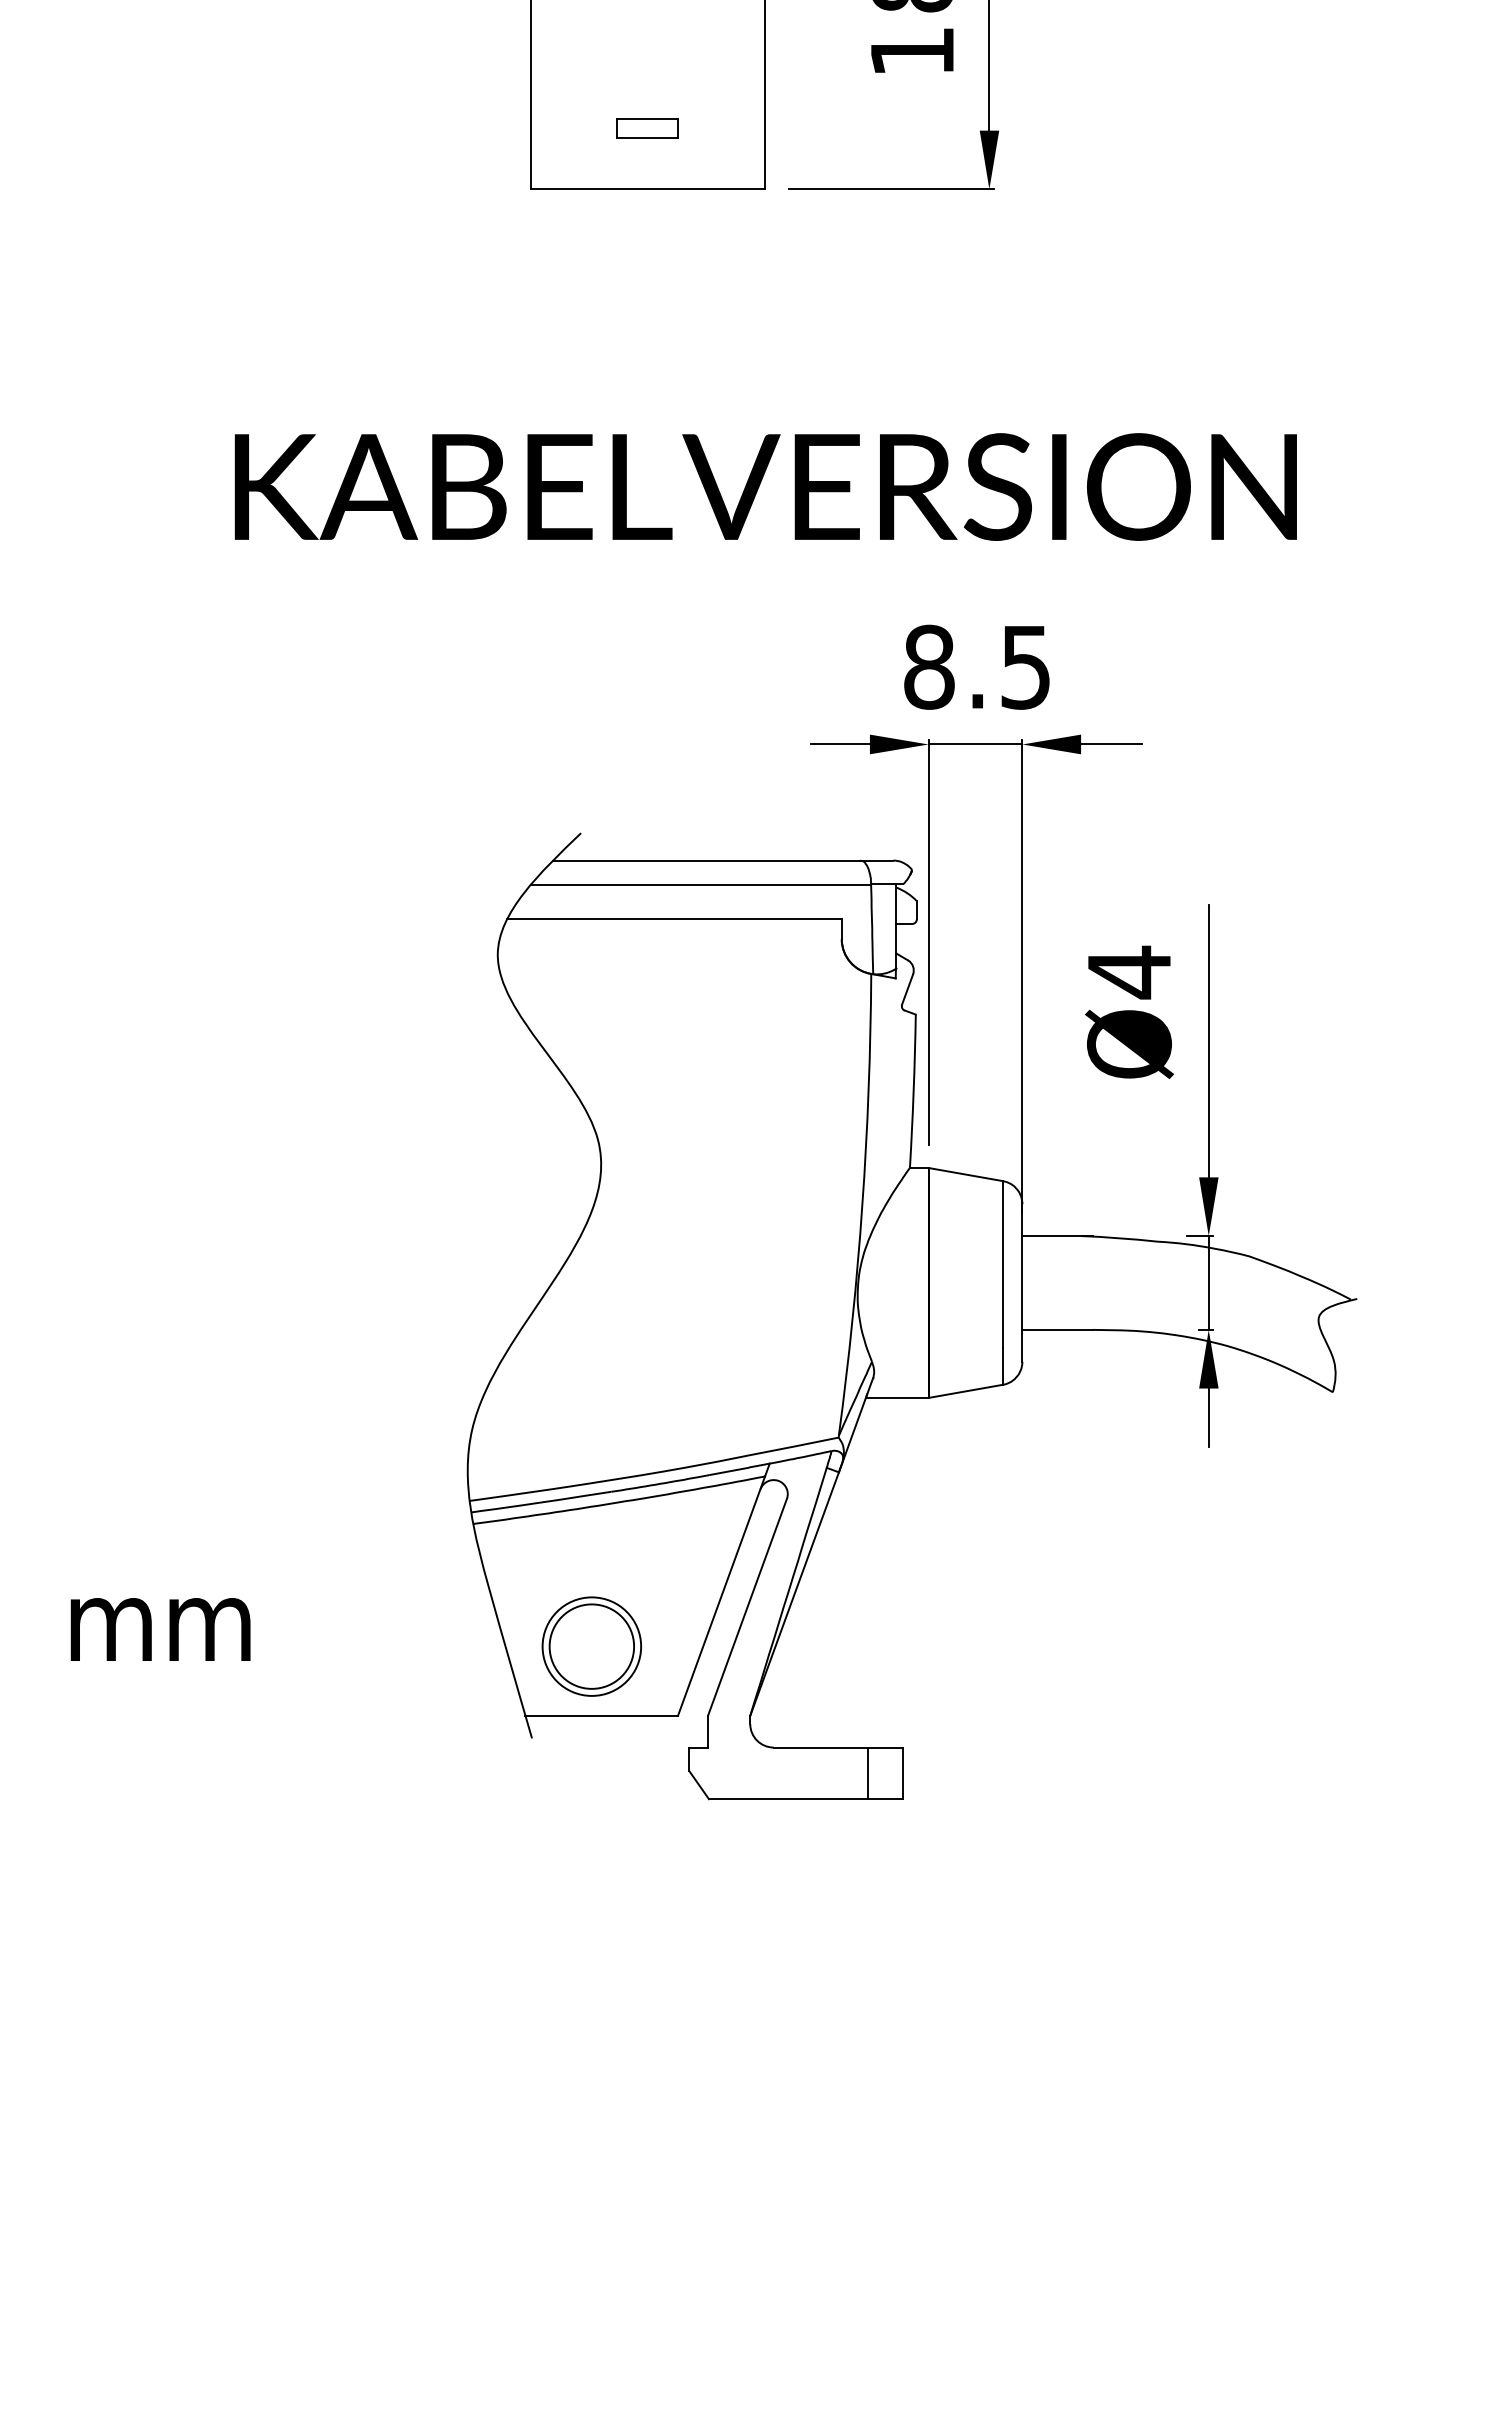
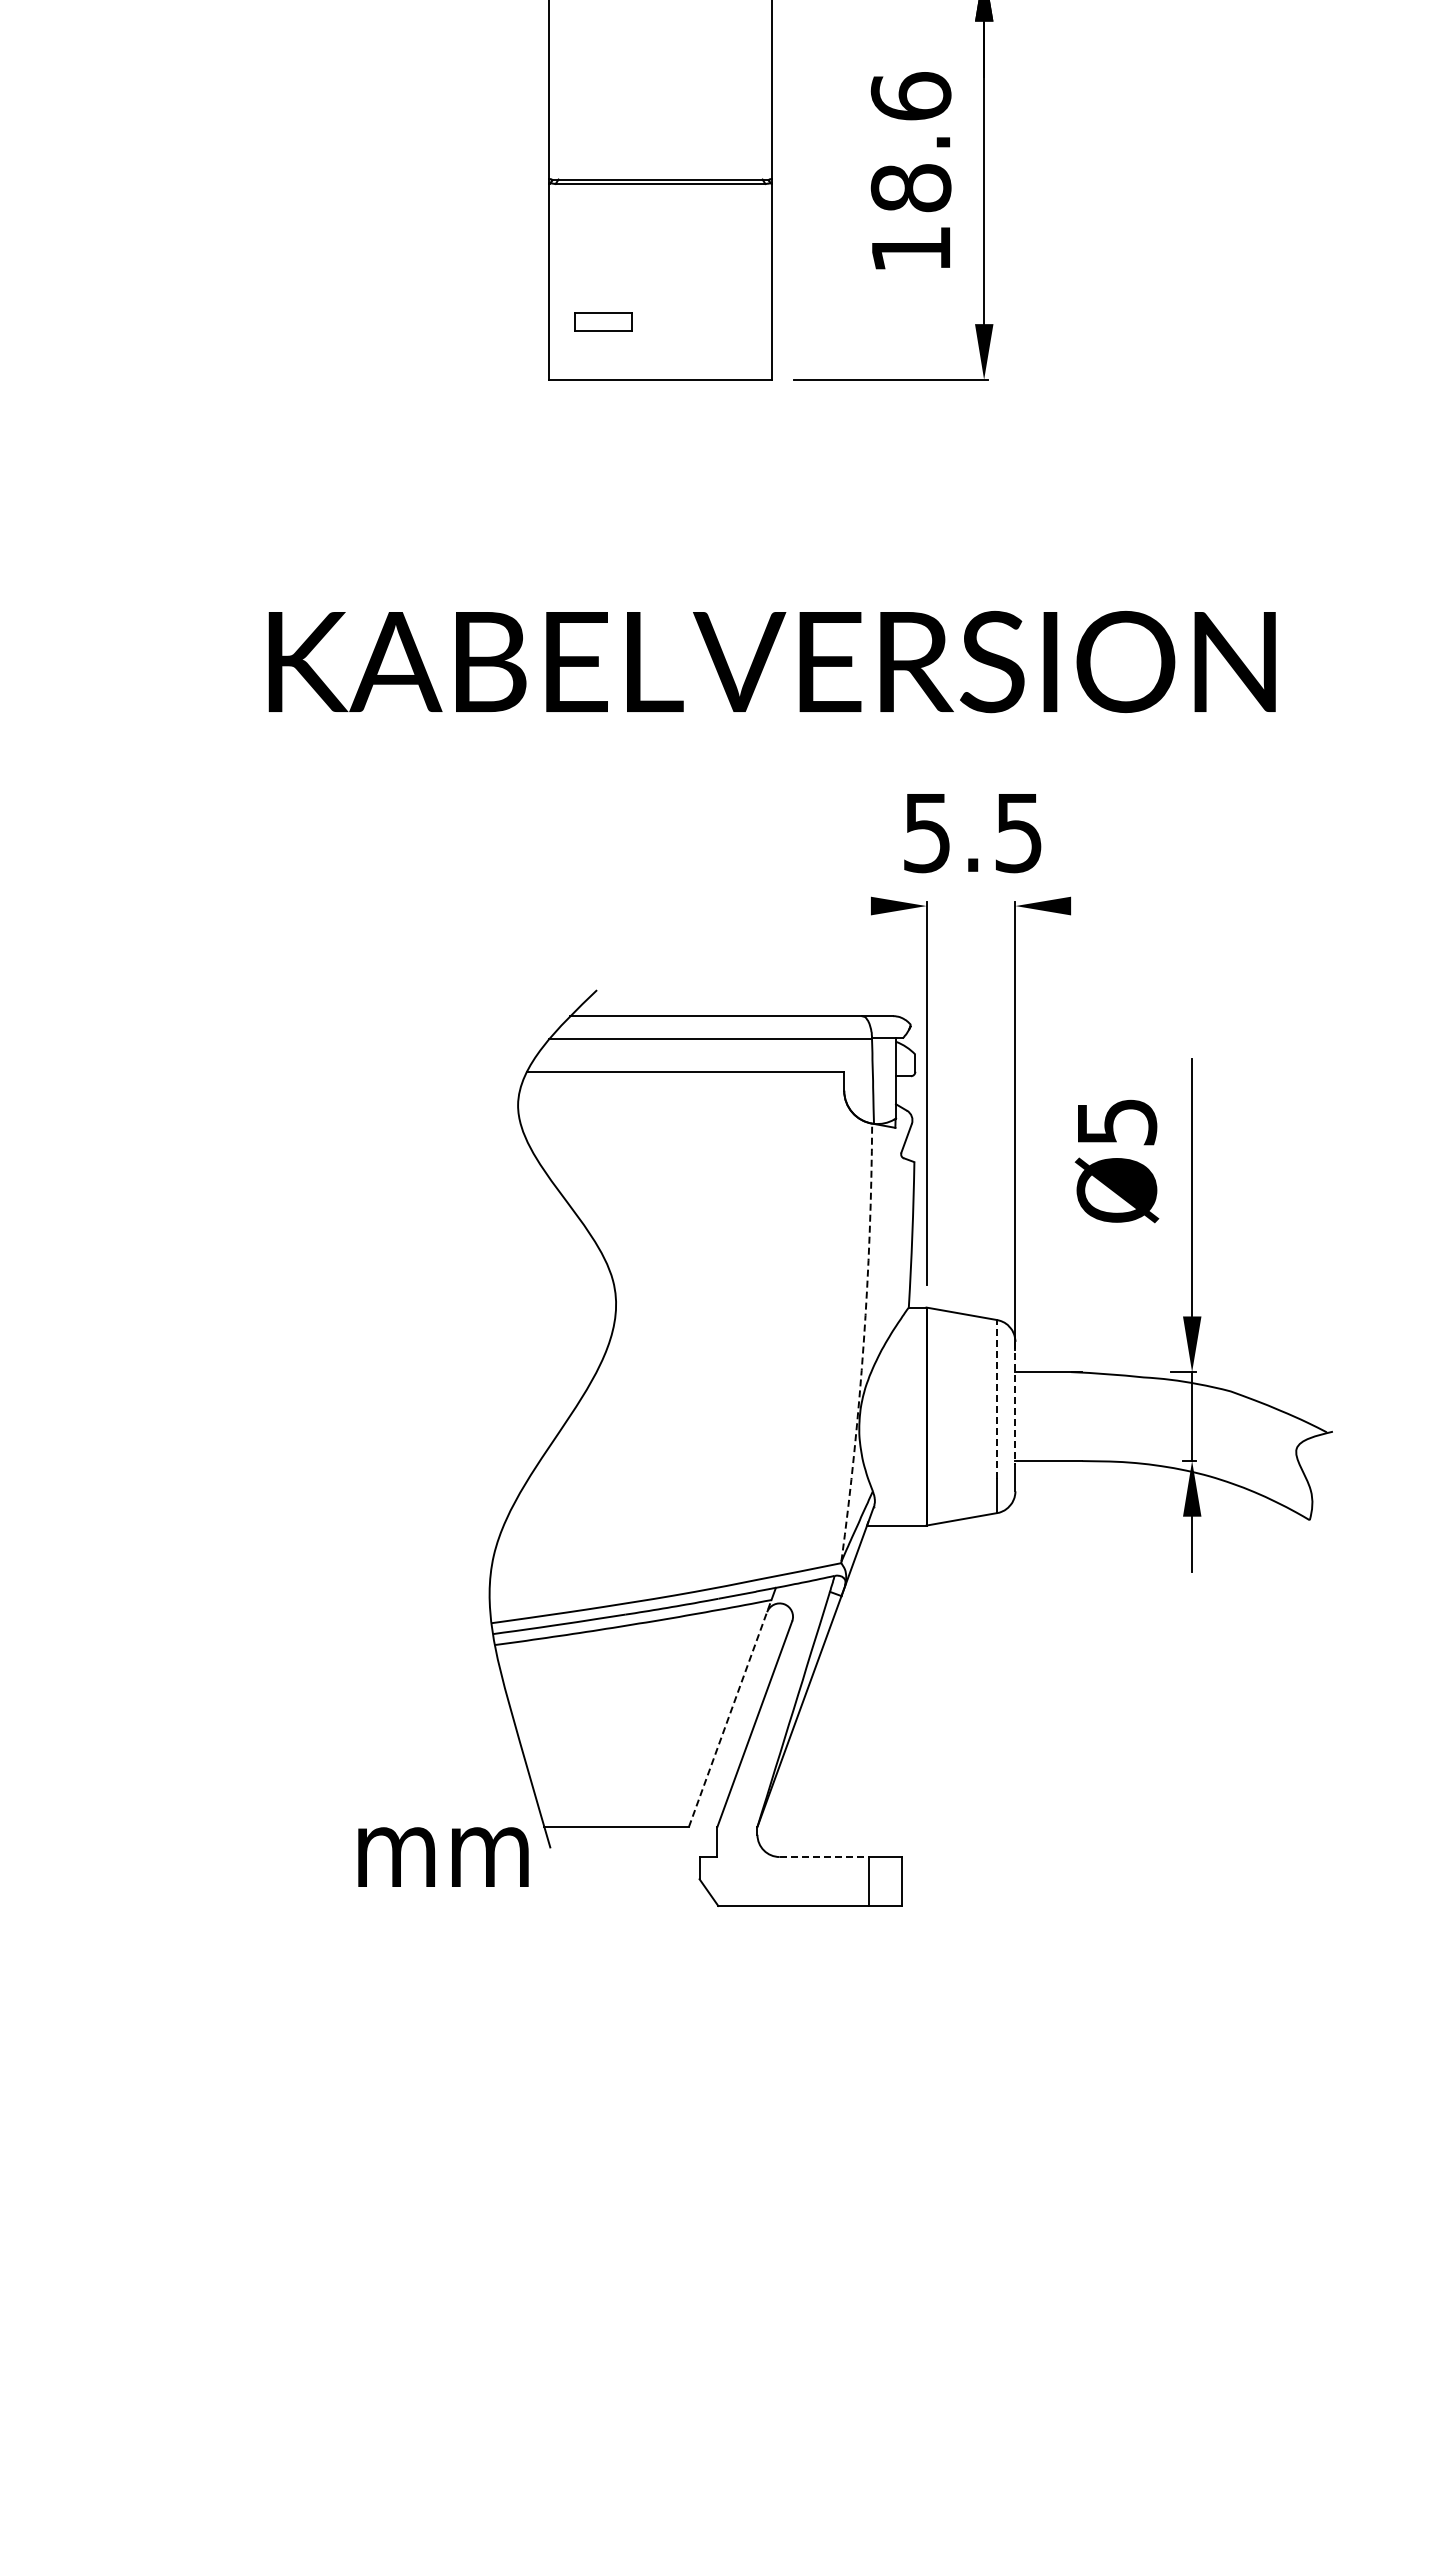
part: (647, 127) -> (603, 321), moved
text: (929, 666) -> (927, 832), 8.5 -> 5.5
line: (839, 744) -> (842, 906), removed
line: (974, 744) -> (970, 906), removed
line: (1111, 744) -> (1099, 906), removed
text: (1130, 971) -> (1117, 1121), Ø4 -> Ø5
arc: (862, 1204) -> (863, 1342), solid -> dashed
line: (1003, 1263) -> (997, 1398), solid -> dashed
line: (1022, 1269) -> (1015, 1403), solid -> dashed
line: (721, 1596) -> (730, 1713), solid -> dashed
text: (160, 1628) -> (443, 1856), moved
part: (591, 1645) -> (606, 1760), removed
line: (820, 1748) -> (824, 1857), solid -> dashed

